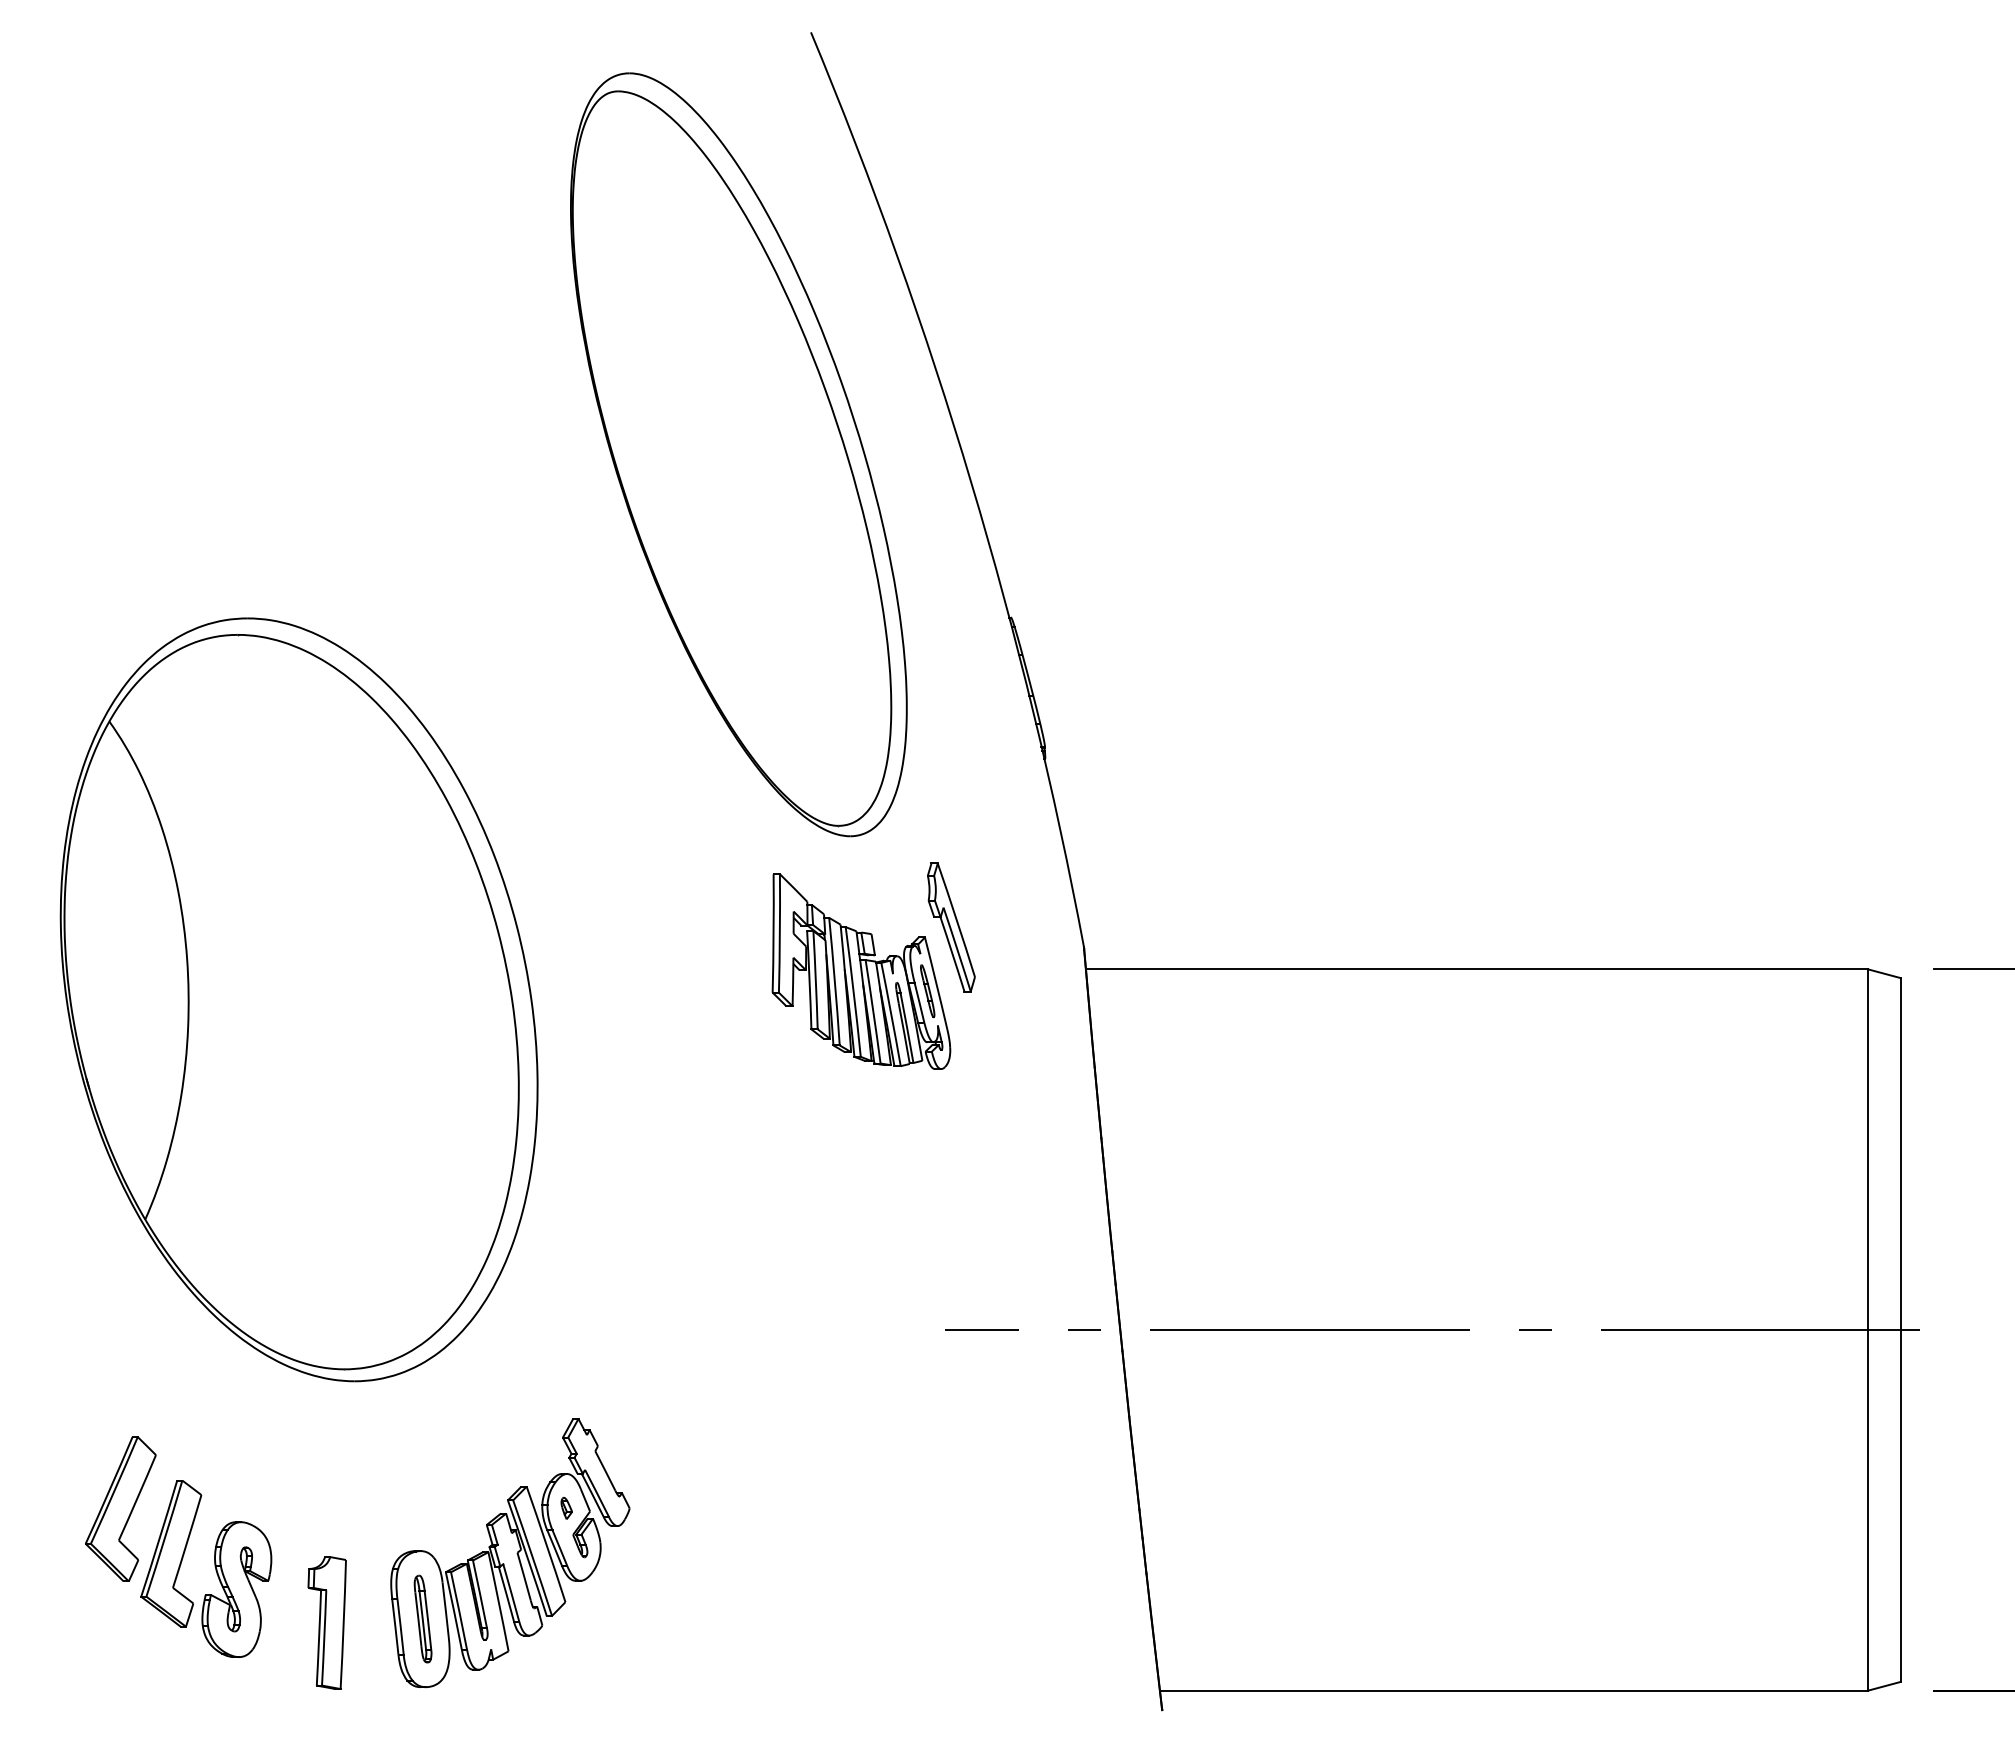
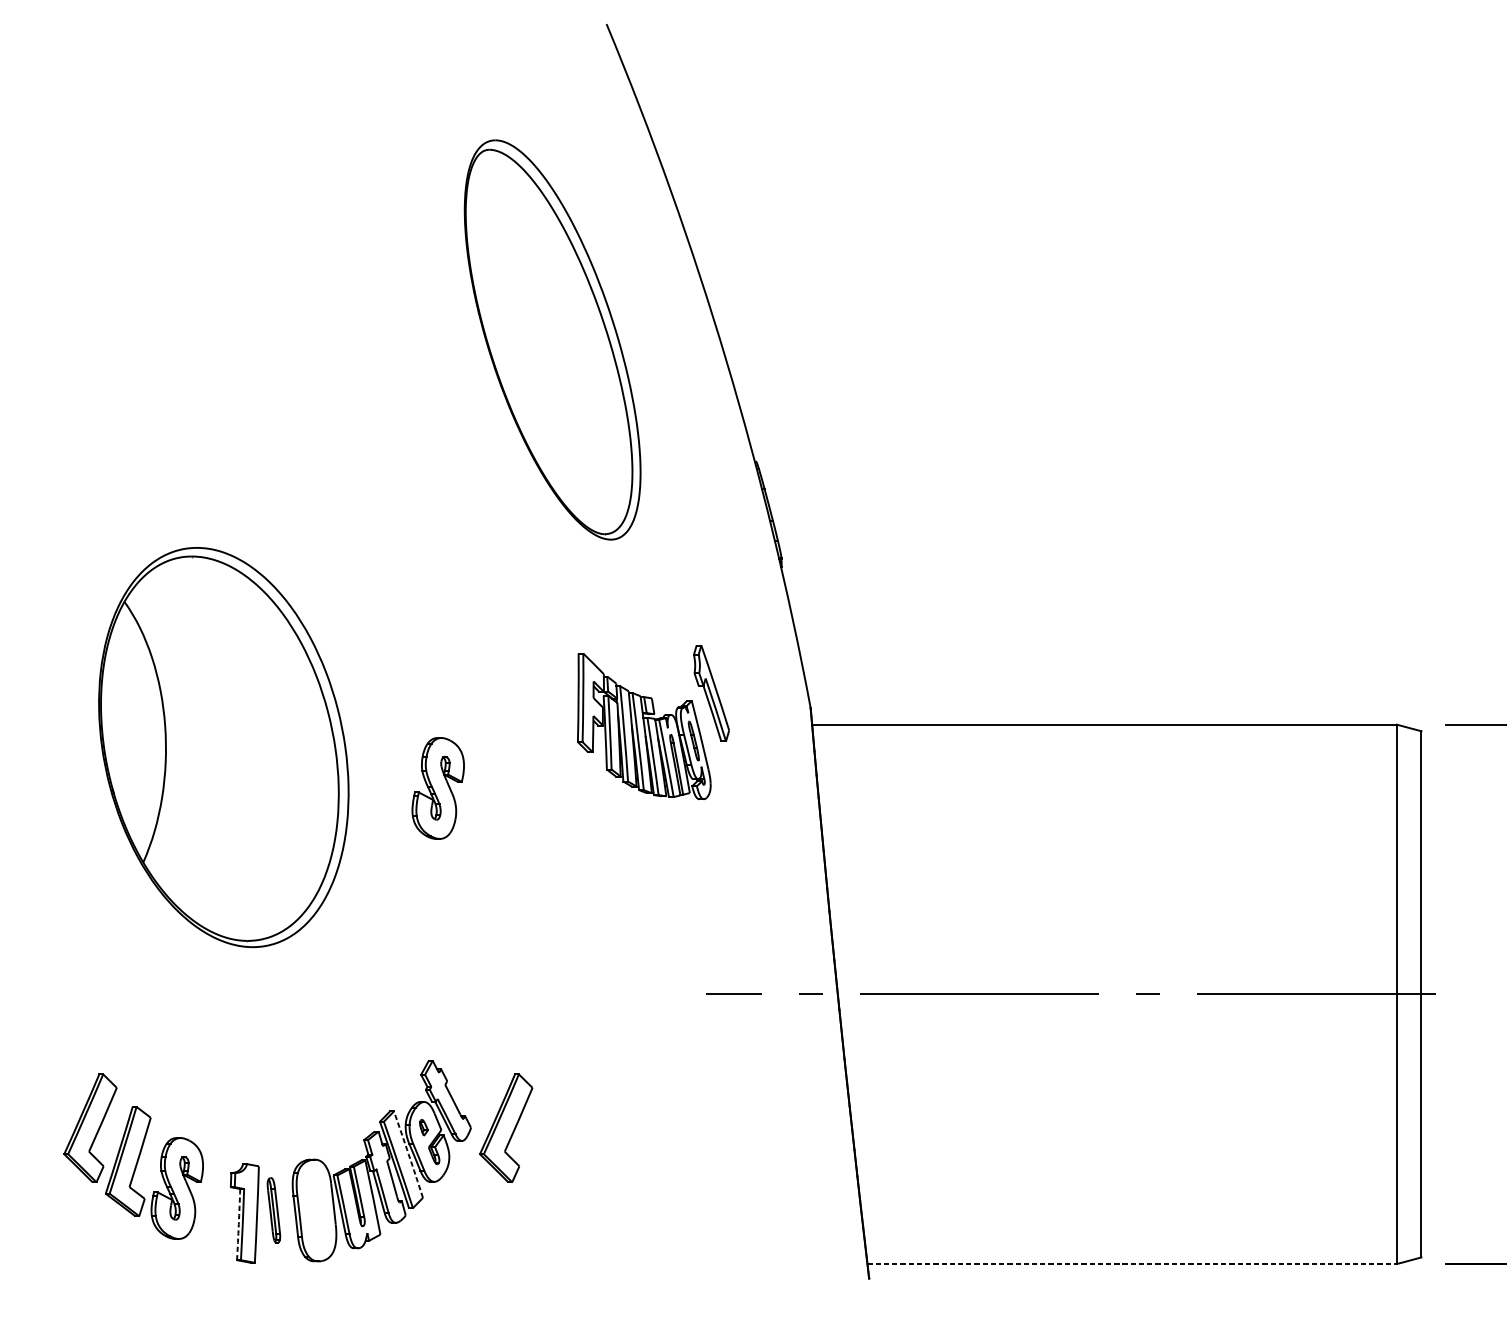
part: (738, 454) -> (552, 339), size x0.7
part: (298, 999) -> (223, 747), size x0.7
part: (585, 1054) -> (437, 788), added
part: (676, 1508) -> (506, 1127), added
arc: (546, 1544) -> (408, 1154), solid -> dashed
part: (422, 1618) -> (273, 1210), moved
arc: (319, 1638) -> (239, 1225), solid -> dashed
line: (1513, 1690) -> (1131, 1263), solid -> dashed

